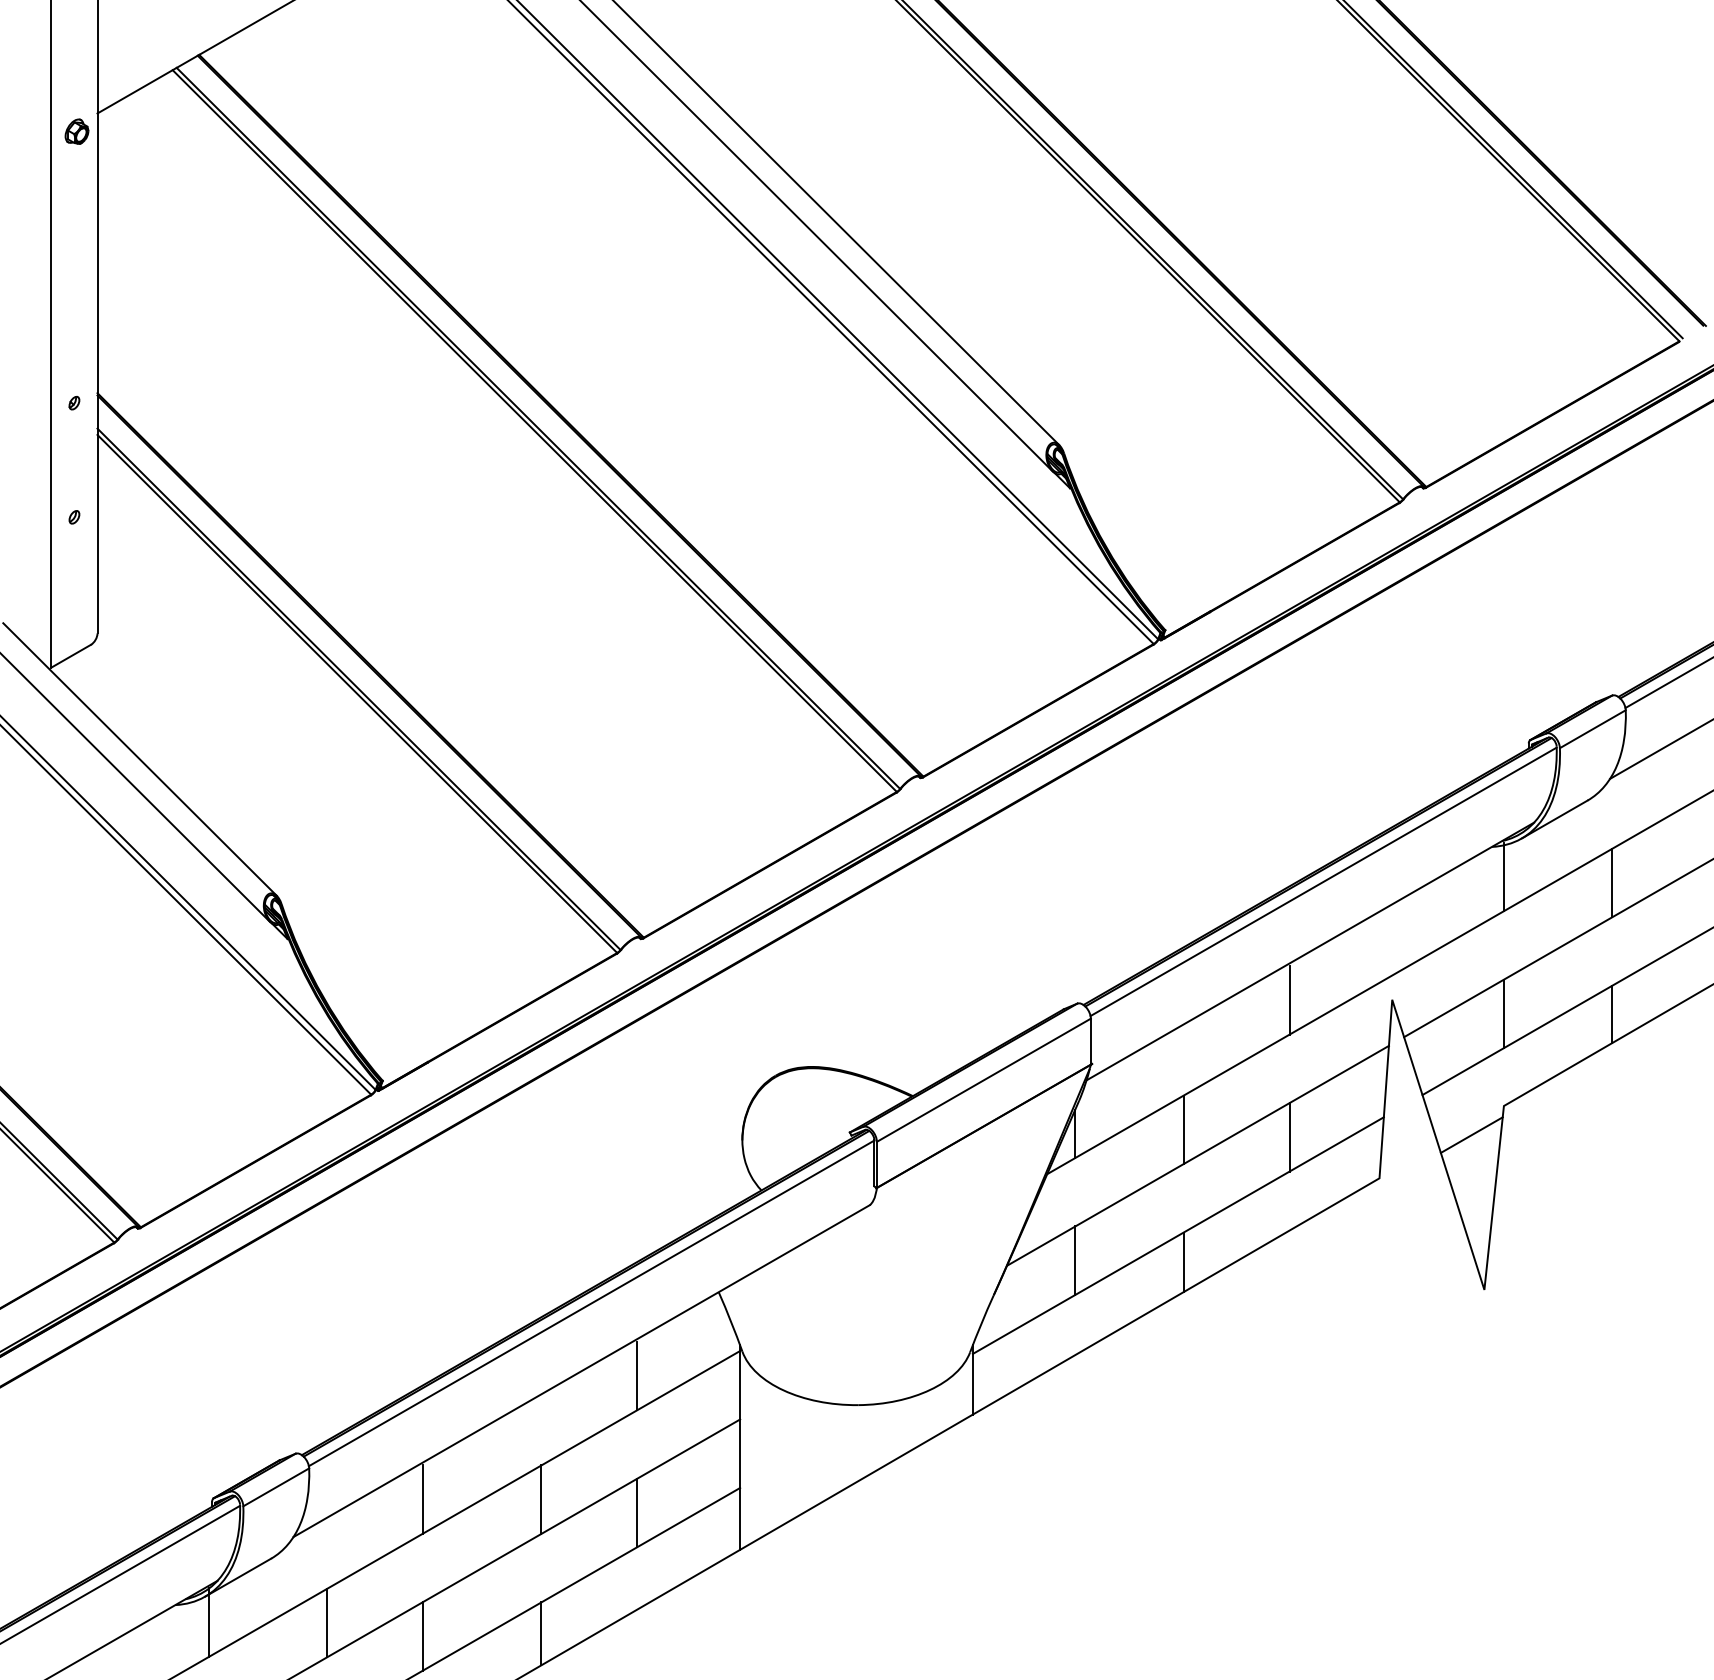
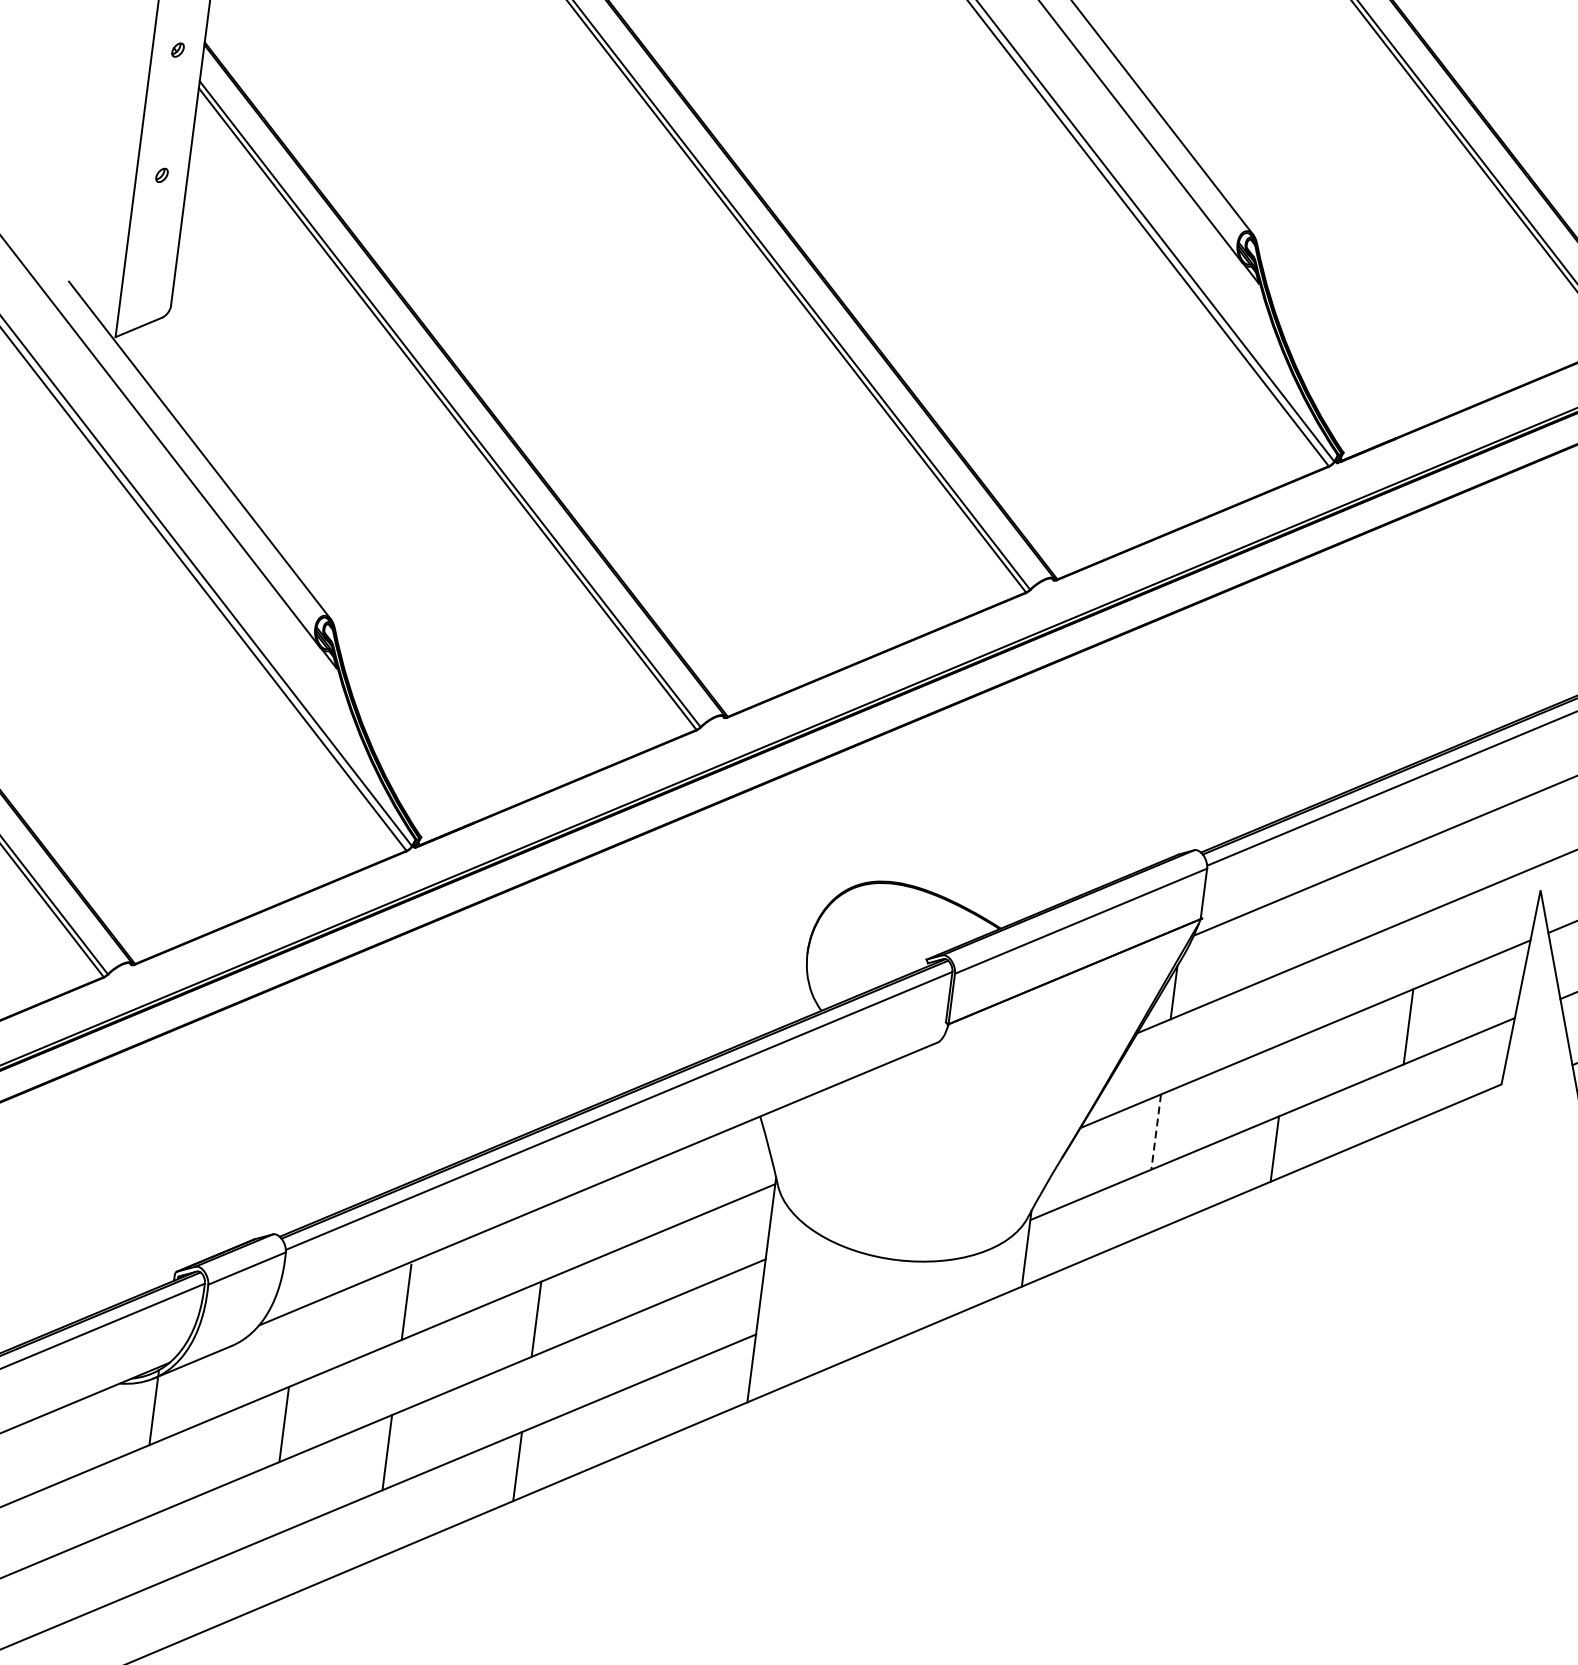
line: (1289, 1000) -> (1427, 876), removed
line: (1183, 1129) -> (1293, 1003), removed
line: (1075, 1261) -> (1156, 1133), solid -> dashed
line: (637, 1375) -> (659, 1196), removed
line: (637, 1512) -> (640, 1346), removed

